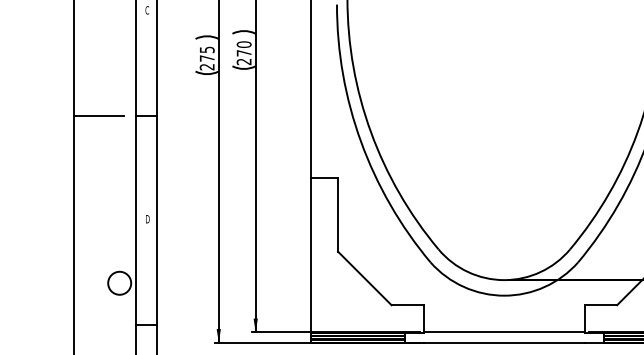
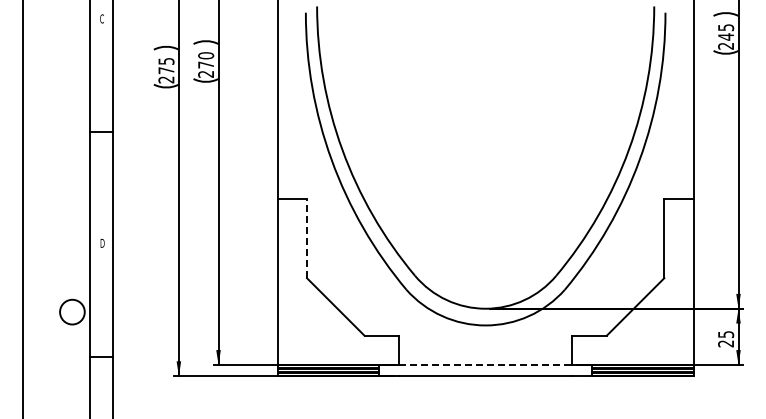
line: (98, 116) -> (49, 132), removed
line: (338, 214) -> (307, 238), solid -> dashed
line: (504, 332) -> (485, 364), solid -> dashed

